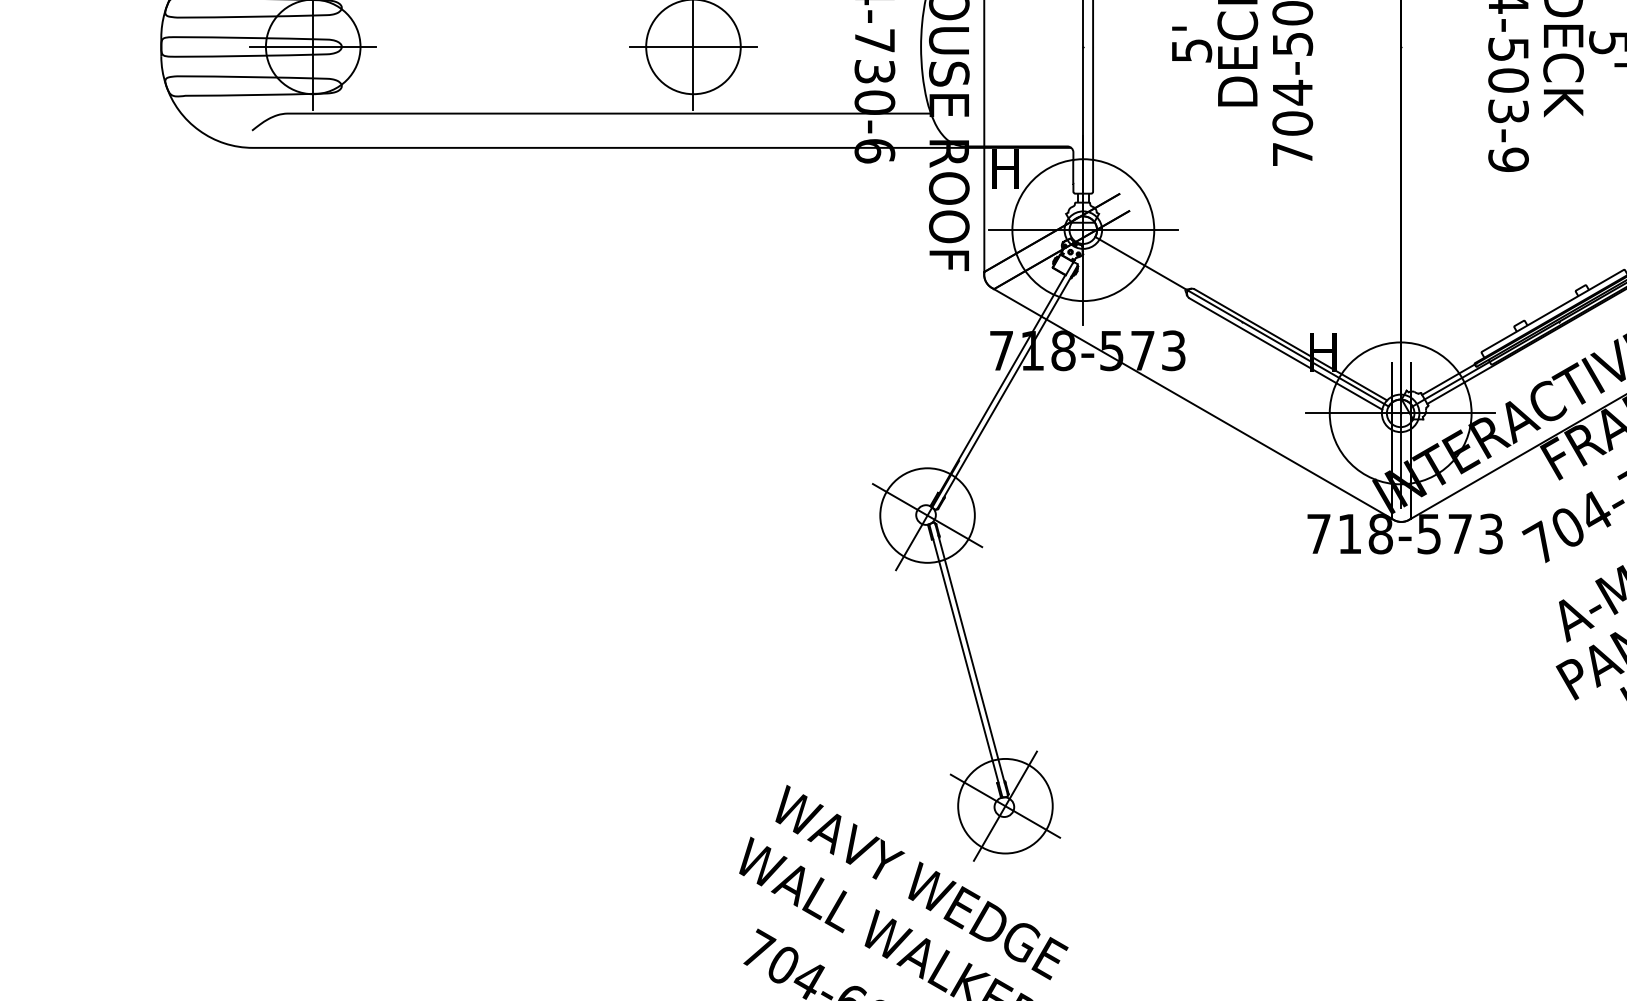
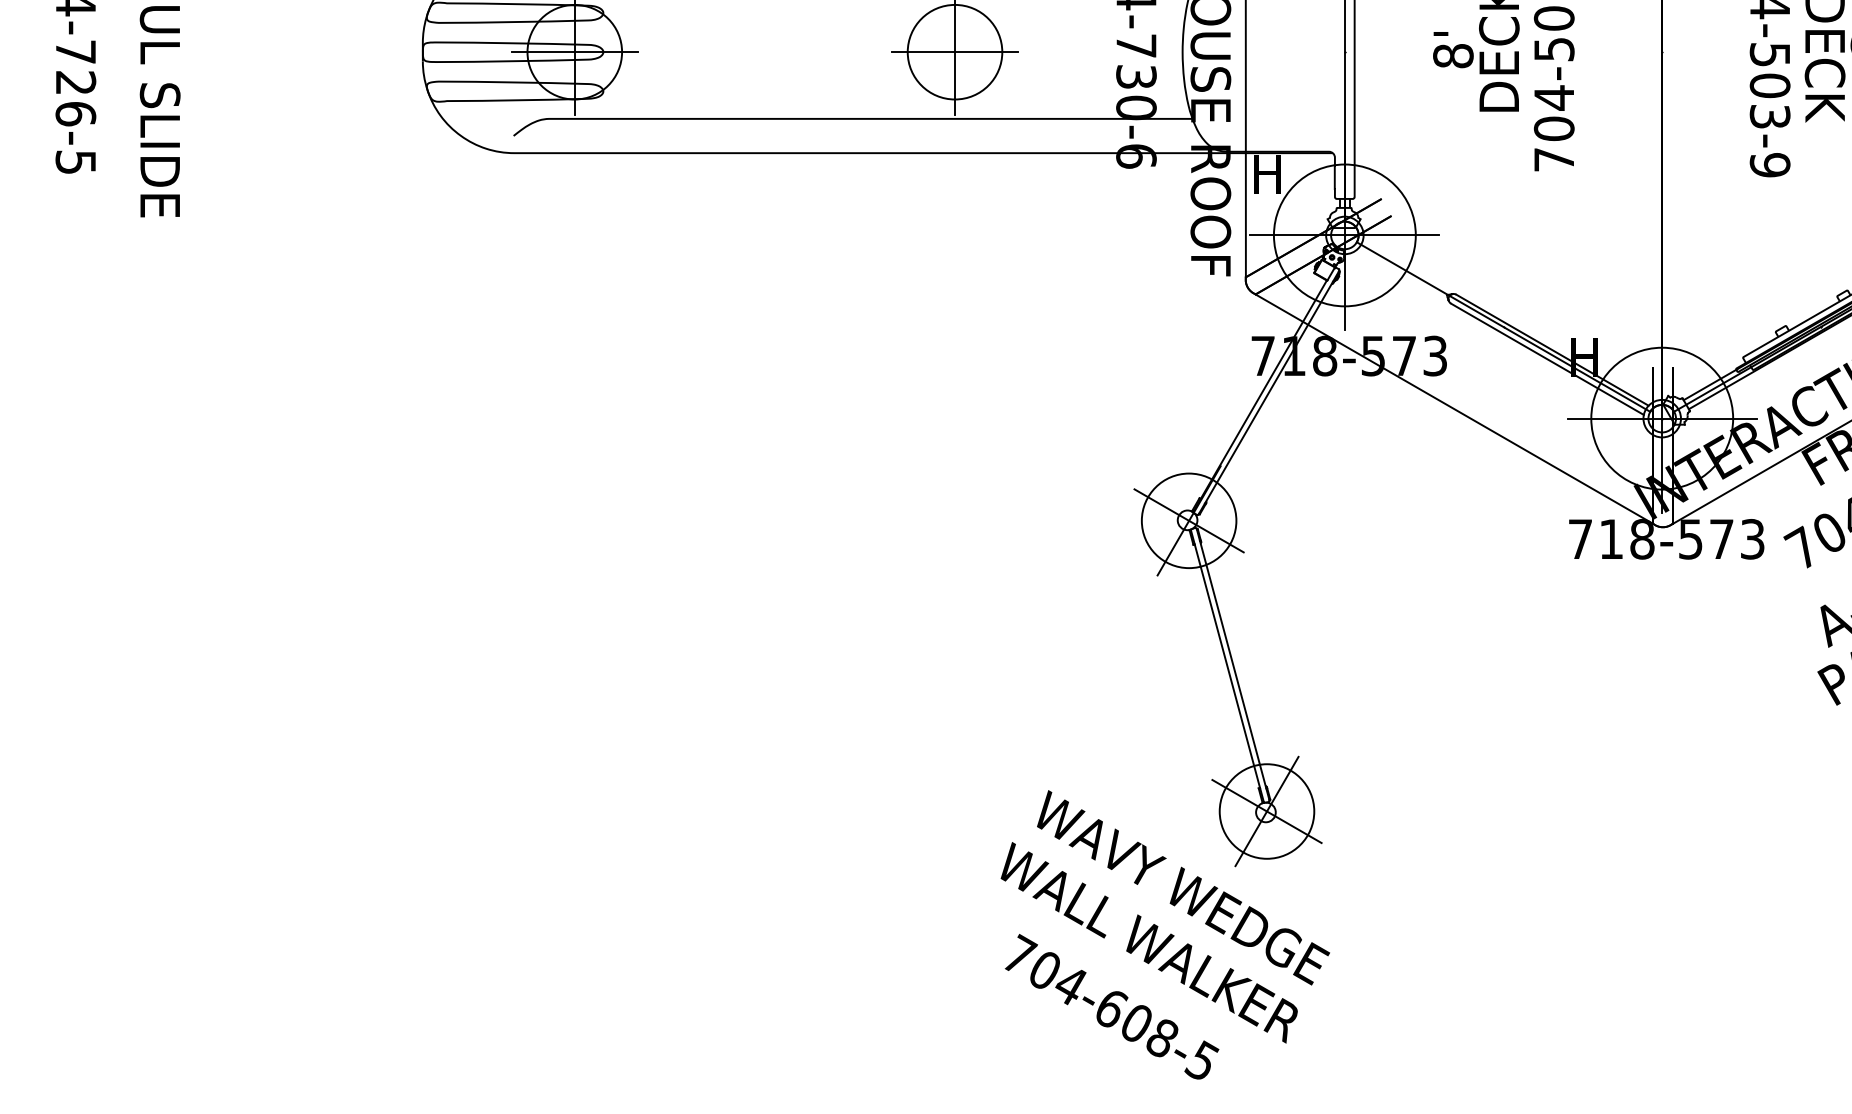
text: (1191, 51) -> (1453, 56), 5' -> 8'

